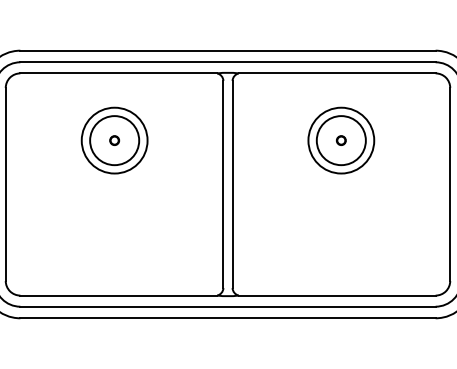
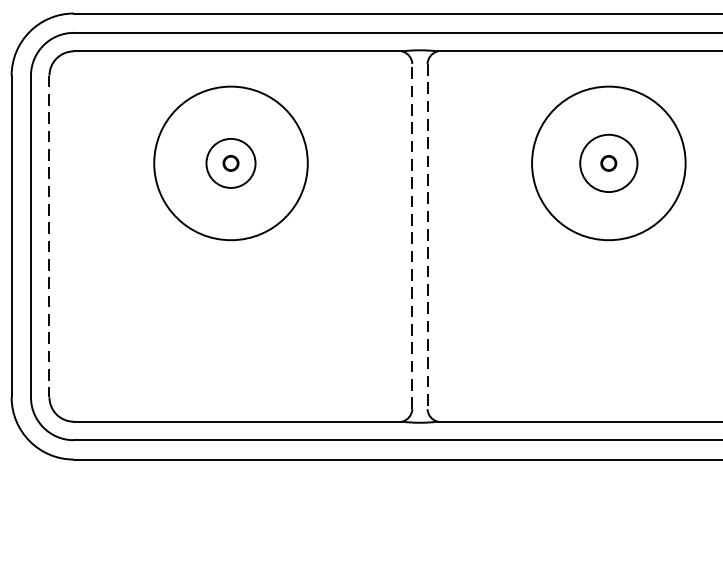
circle: (114, 140) -> (230, 163), size x0.6
circle: (114, 140) -> (230, 163), size x1.4
circle: (340, 140) -> (607, 163), size x0.7
circle: (341, 140) -> (609, 163), size x1.4
line: (223, 184) -> (412, 236), solid -> dashed
line: (232, 184) -> (427, 236), solid -> dashed
line: (5, 185) -> (49, 238), solid -> dashed

